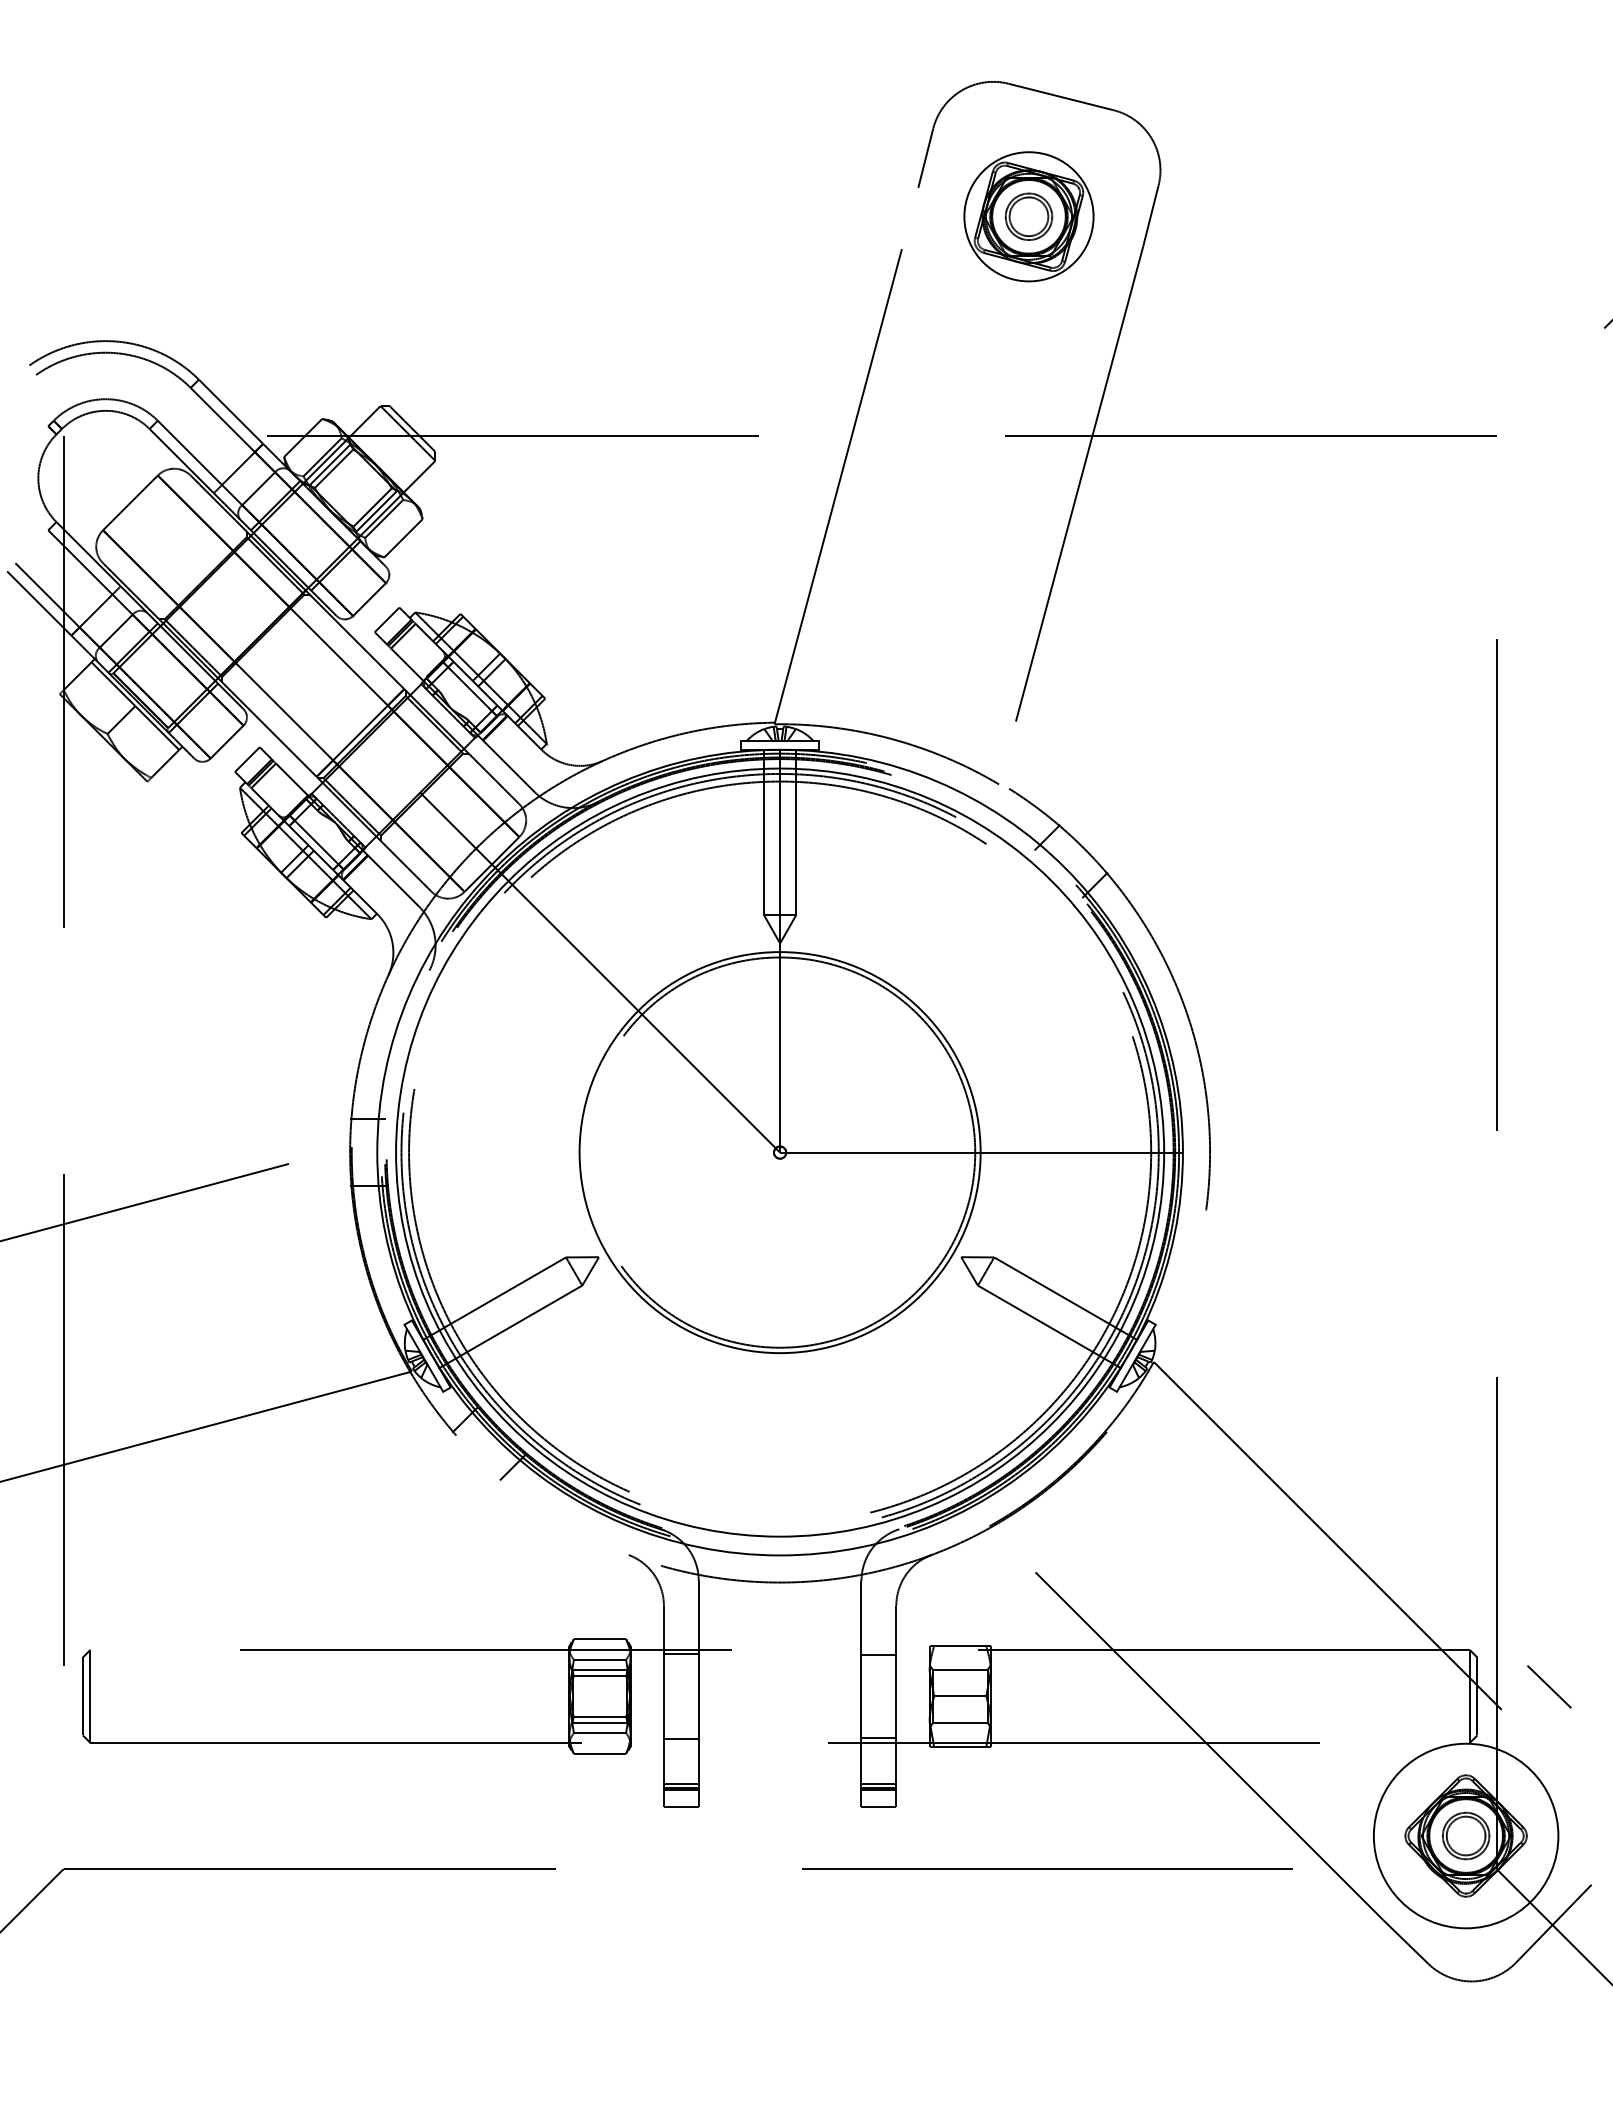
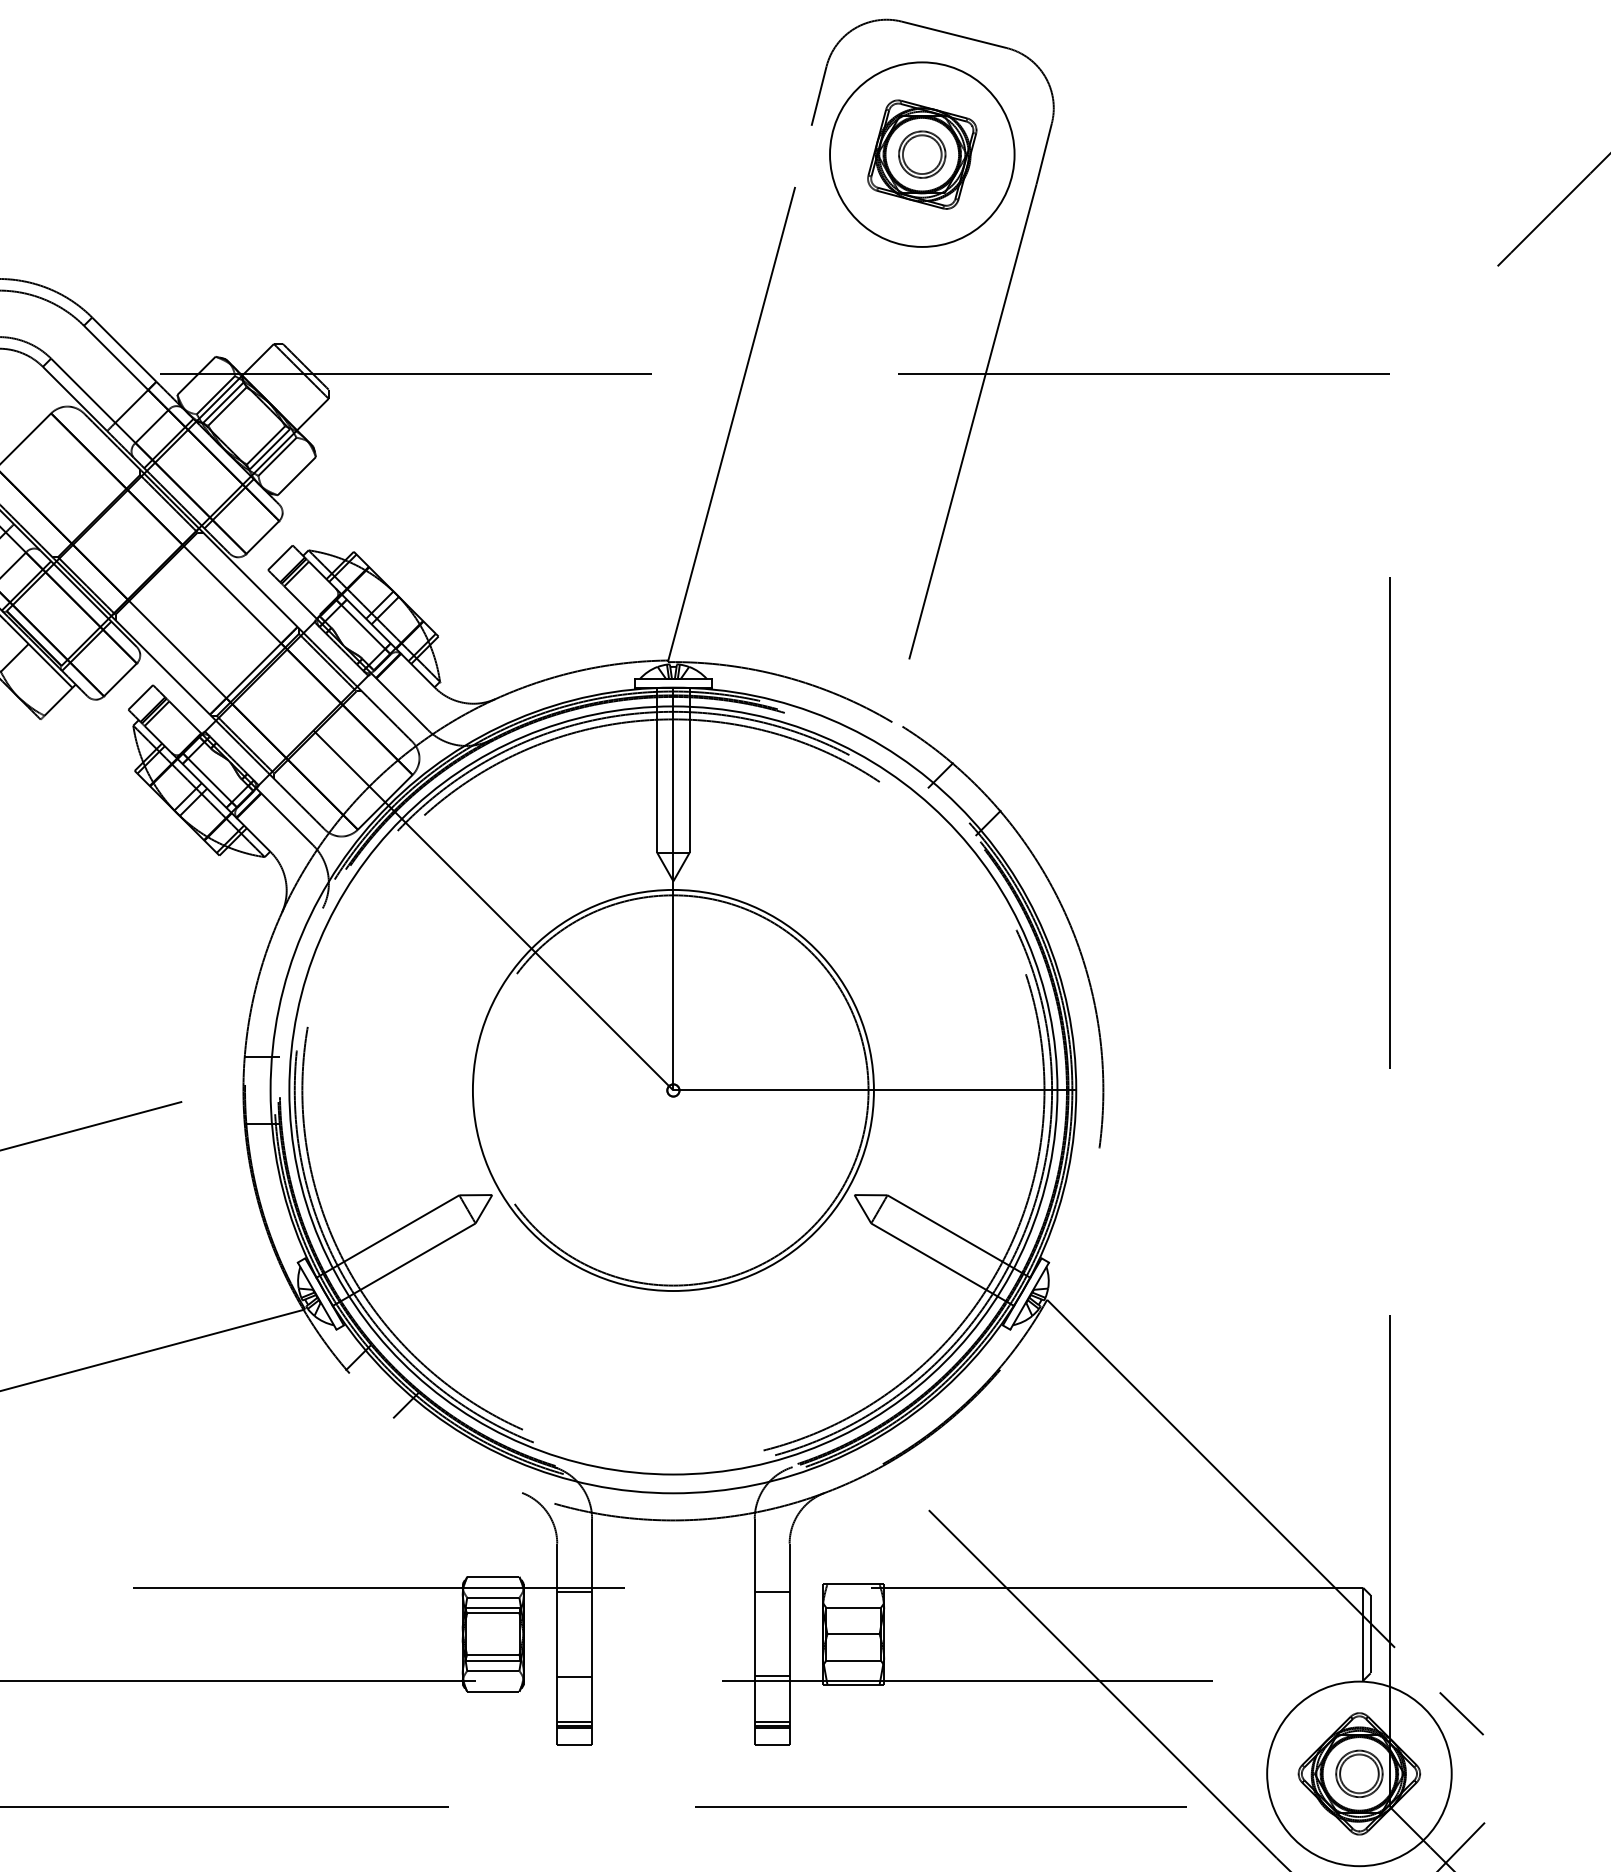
circle: (1028, 216) -> (921, 154), size x1.43
line: (1549, 1686) -> (1461, 1713), moved

